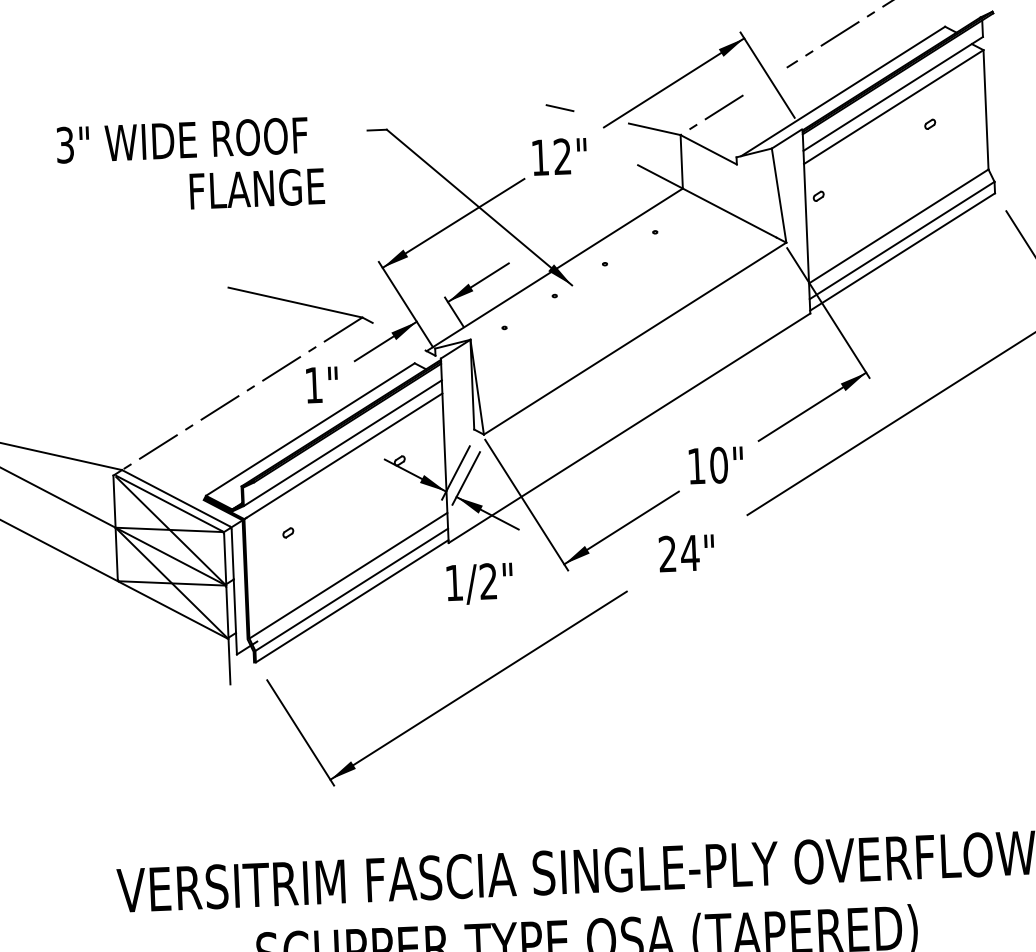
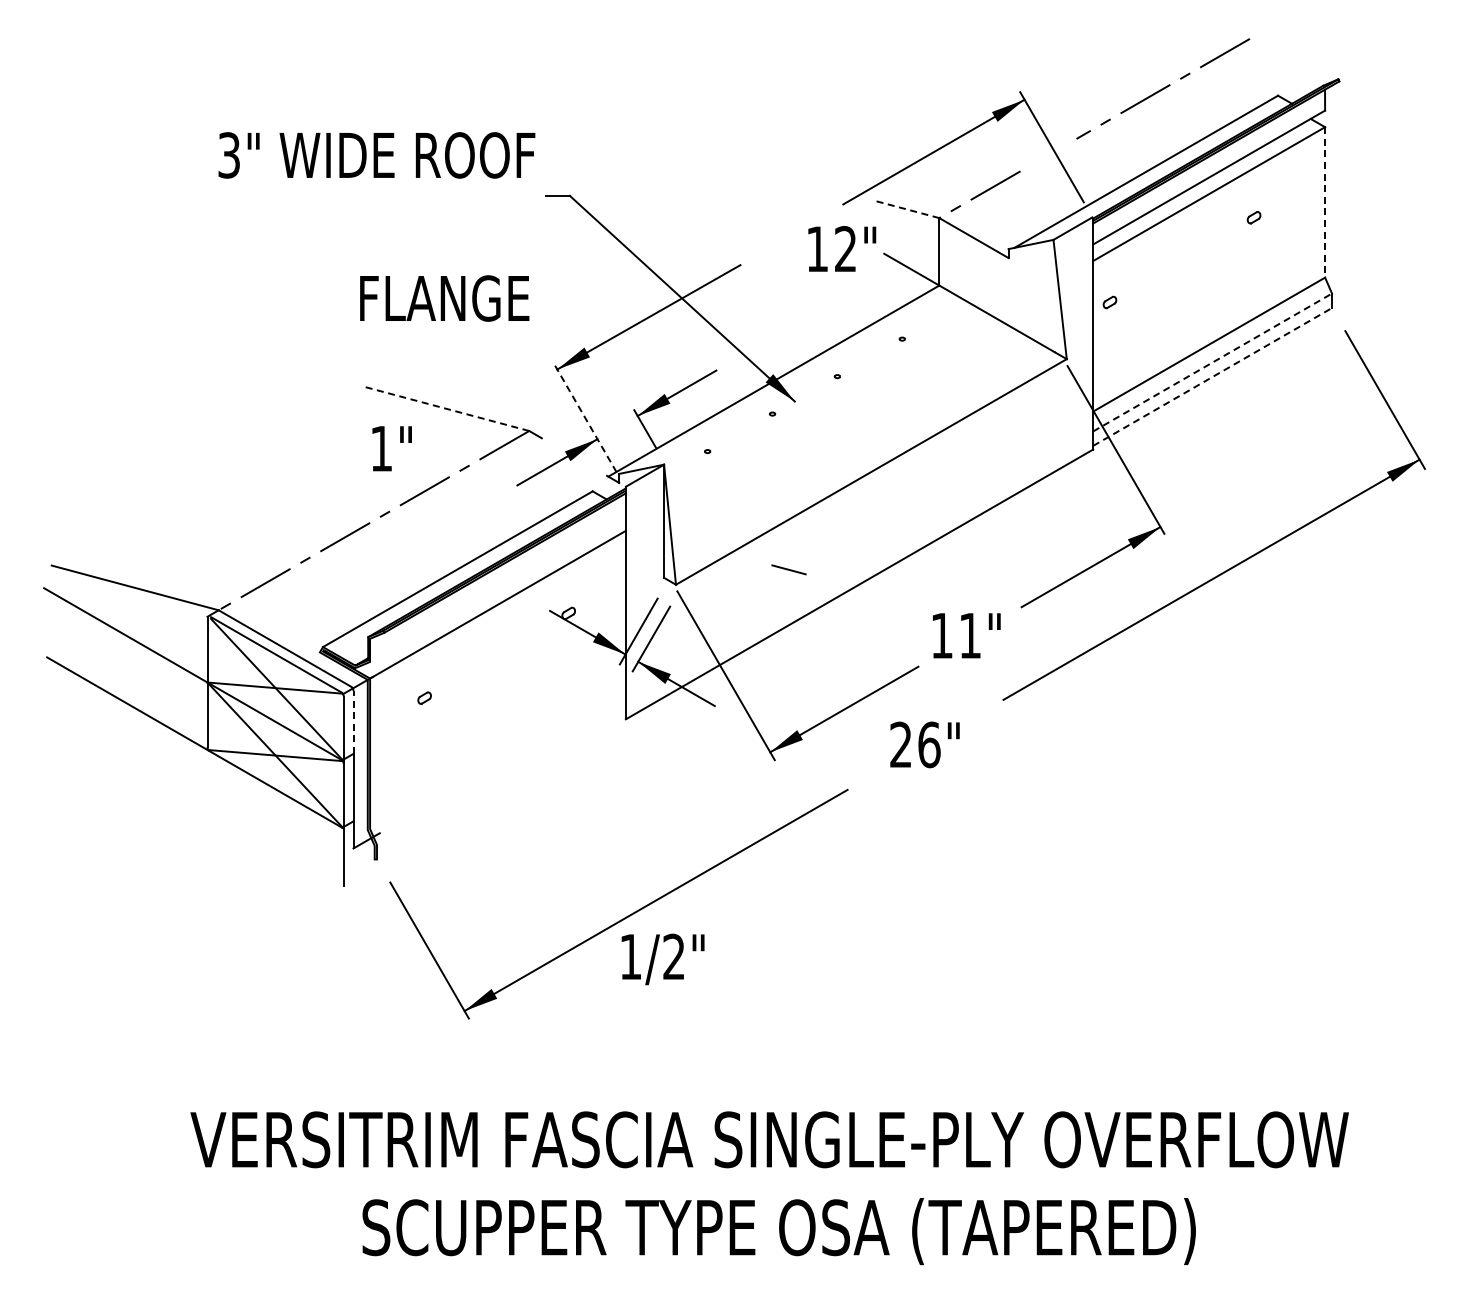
line: (559, 107) -> (788, 569), moved
line: (986, 109) -> (1325, 202), solid -> dashed
line: (654, 129) -> (906, 209), solid -> dashed
text: (181, 140) -> (376, 155), moved
text: (560, 156) -> (842, 248), moved
text: (257, 188) -> (444, 298), moved
line: (902, 240) -> (1212, 362), solid -> dashed
line: (902, 251) -> (1212, 376), solid -> dashed
line: (295, 302) -> (445, 408), solid -> dashed
line: (405, 305) -> (584, 417), solid -> dashed
text: (321, 384) -> (391, 448), moved
line: (342, 442) -> (497, 587), removed
text: (719, 465) -> (970, 635), 10" -> 11"
text: (690, 552) -> (929, 744), 24" -> 26"
line: (232, 553) -> (353, 721), solid -> dashed
line: (348, 575) -> (497, 755), removed
text: (479, 583) -> (662, 959), moved
line: (351, 589) -> (501, 772), removed
line: (352, 601) -> (501, 787), removed

